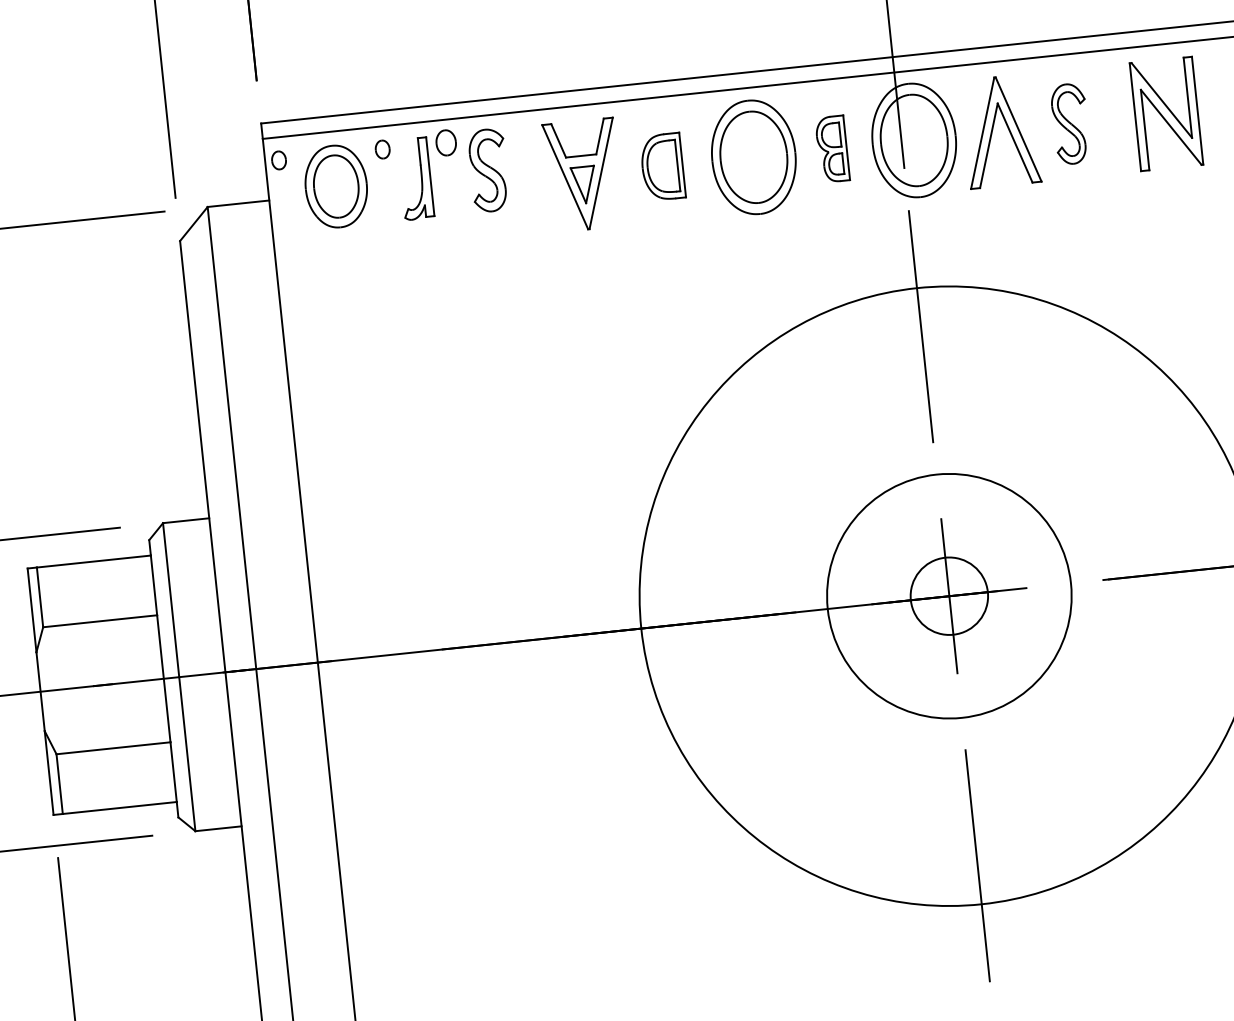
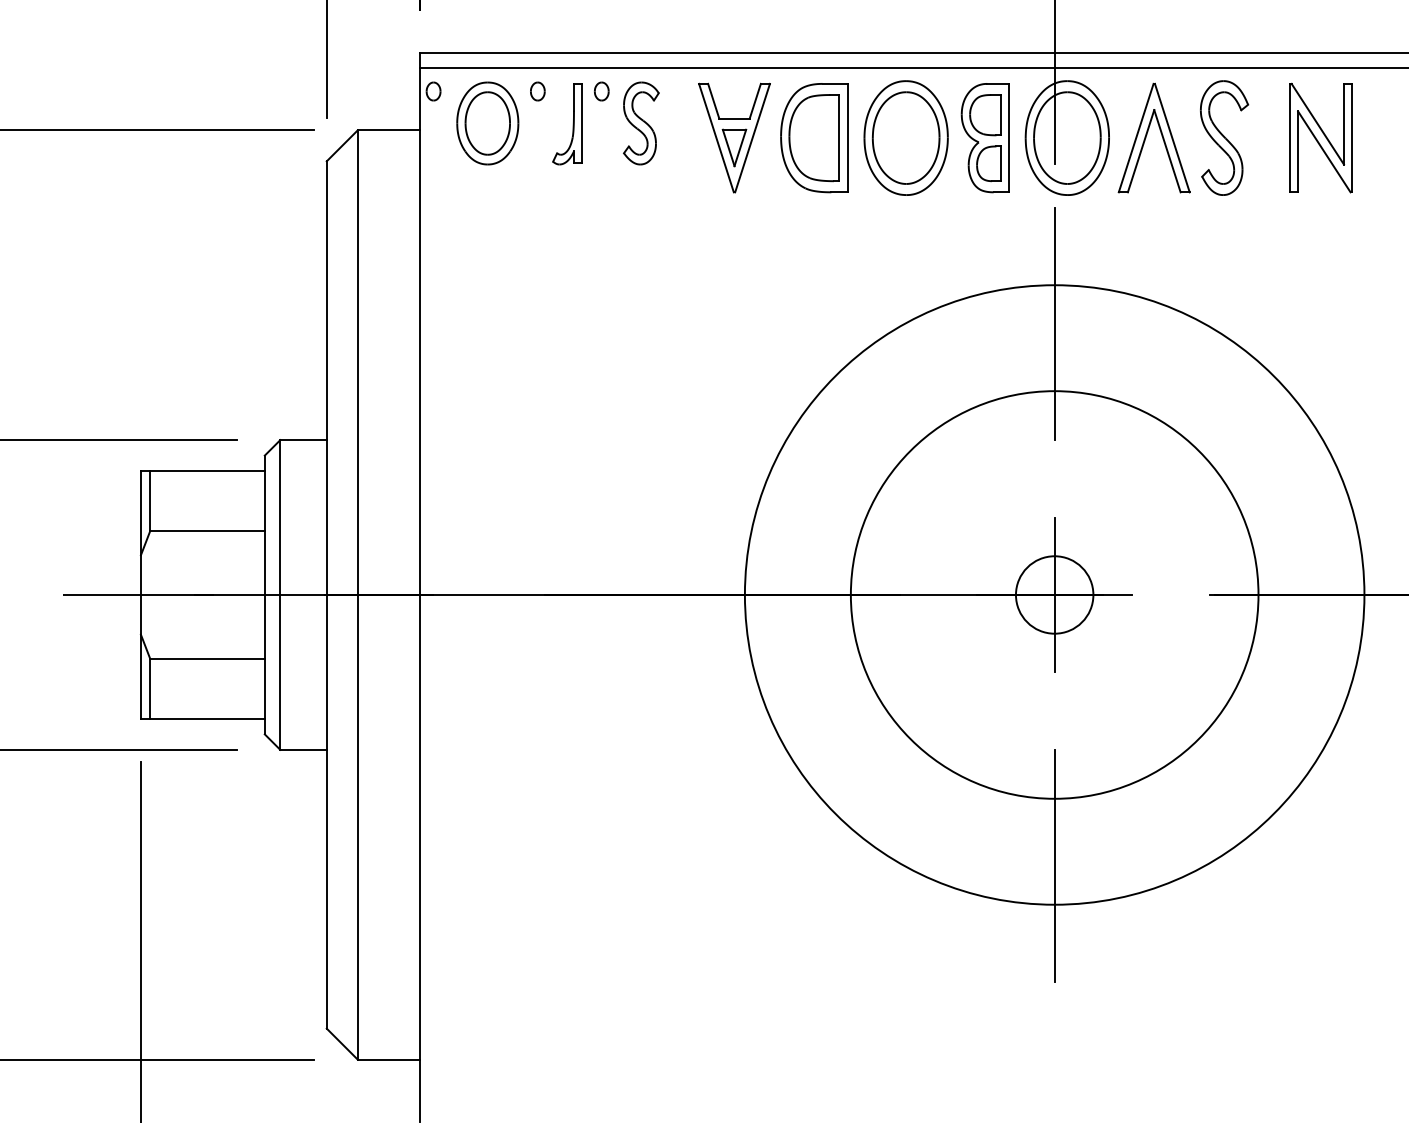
part: (1070, 123) -> (1224, 137), size x1.43
part: (446, 142) -> (601, 91), size x0.71
part: (831, 149) -> (984, 138), size x1.67
part: (662, 167) -> (814, 138), size x1.67
circle: (949, 595) -> (1054, 594), size x1.67

